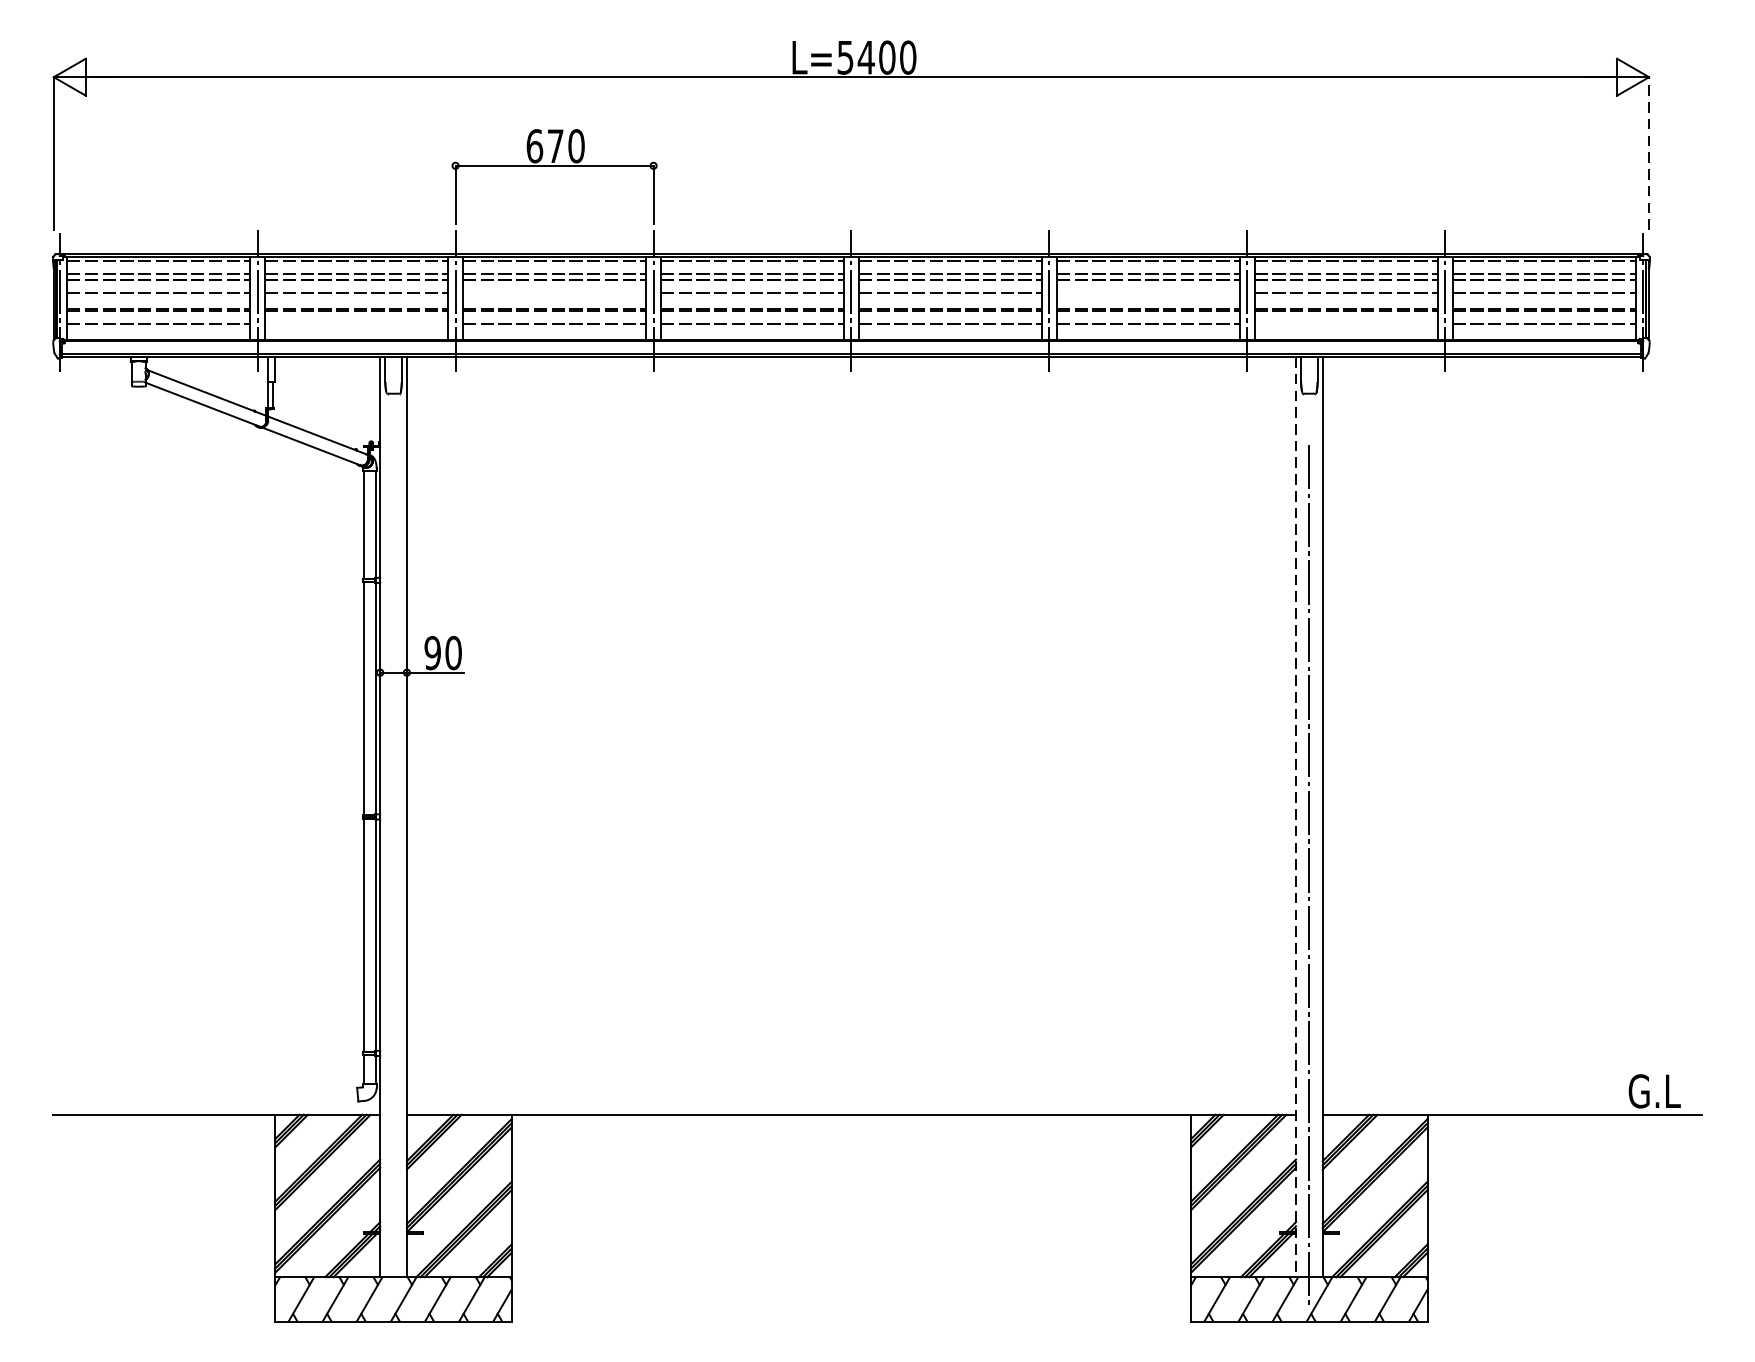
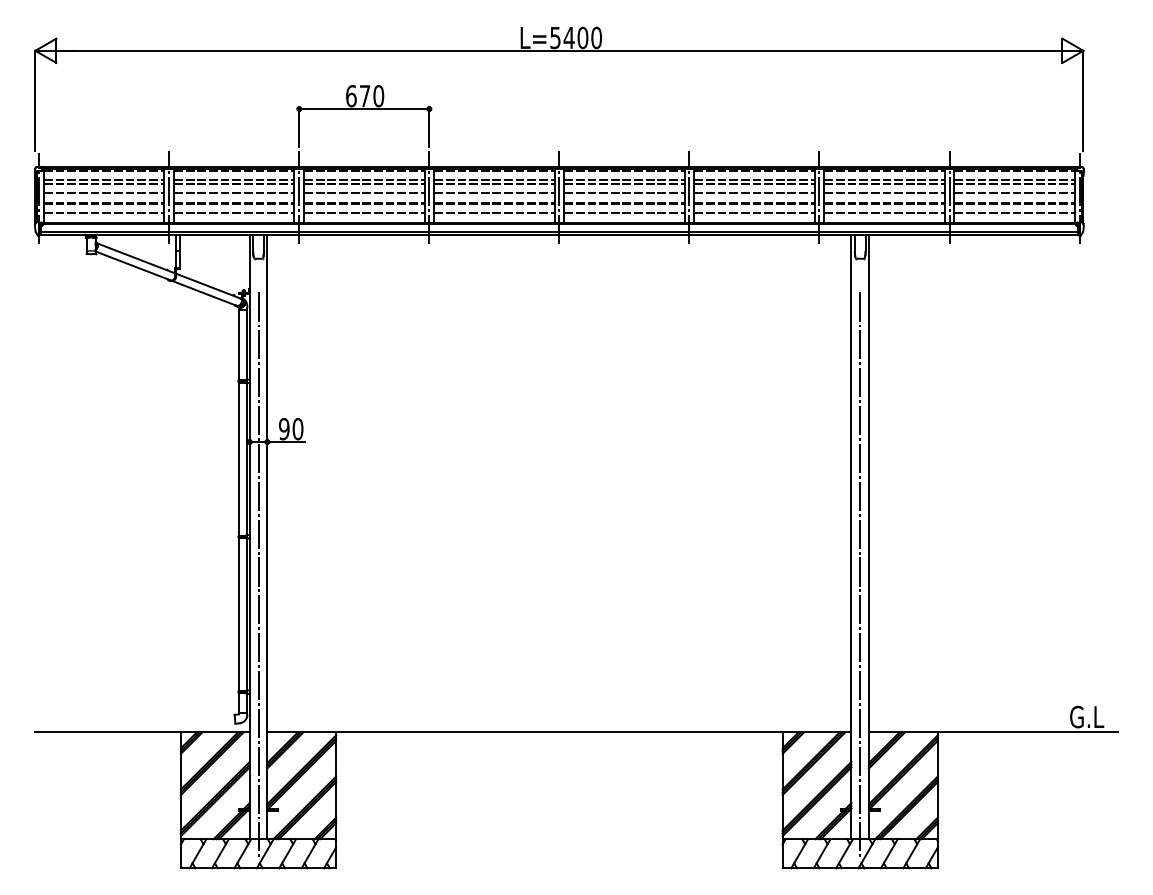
line: (1649, 152) -> (1083, 100), dashed -> solid
line: (554, 292) -> (364, 192), added
line: (1148, 292) -> (754, 192), added
line: (356, 323) -> (234, 212), added
line: (1346, 323) -> (884, 212), added
line: (1296, 817) -> (851, 537), dashed -> solid
line: (393, 875) -> (258, 575), added

